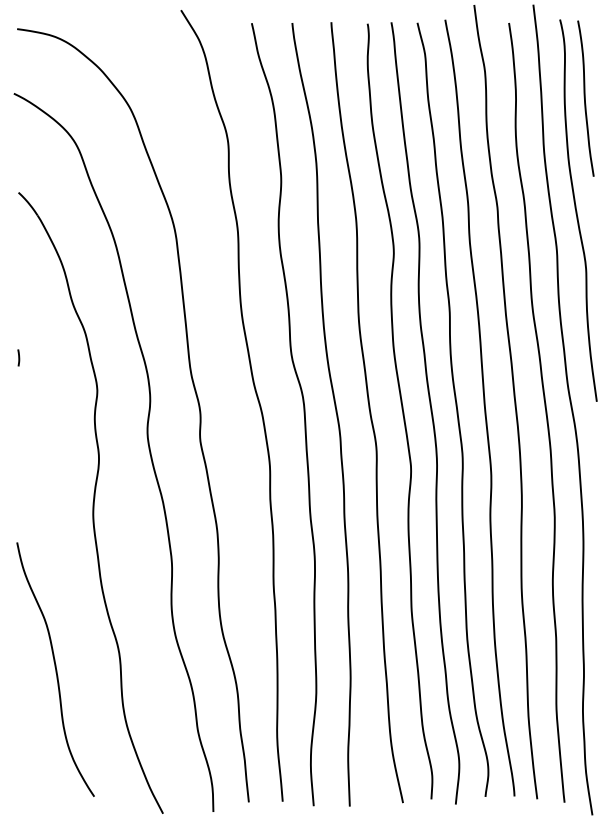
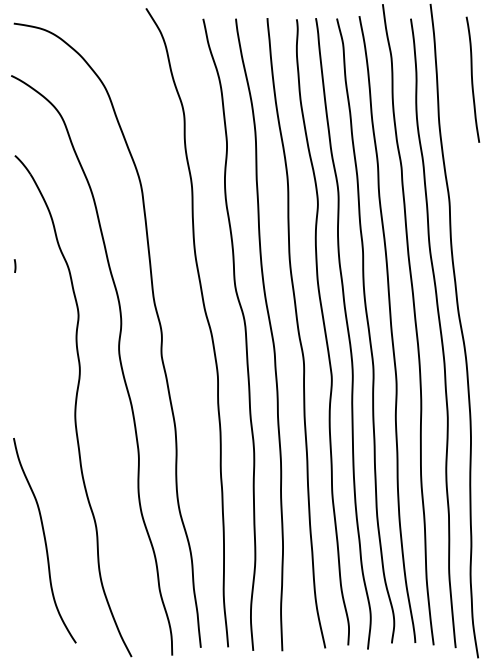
curve: (576, 209) -> (465, 169), removed
curve: (17, 357) -> (14, 265), moved

